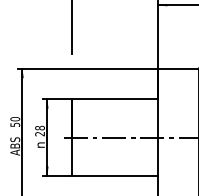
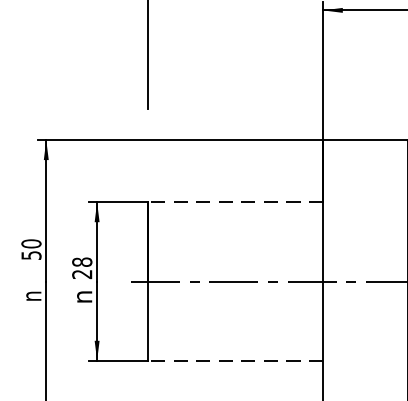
line: (114, 98) -> (234, 201), solid -> dashed
text: (15, 146) -> (31, 299), ABS -> n
line: (114, 176) -> (234, 361), solid -> dashed

